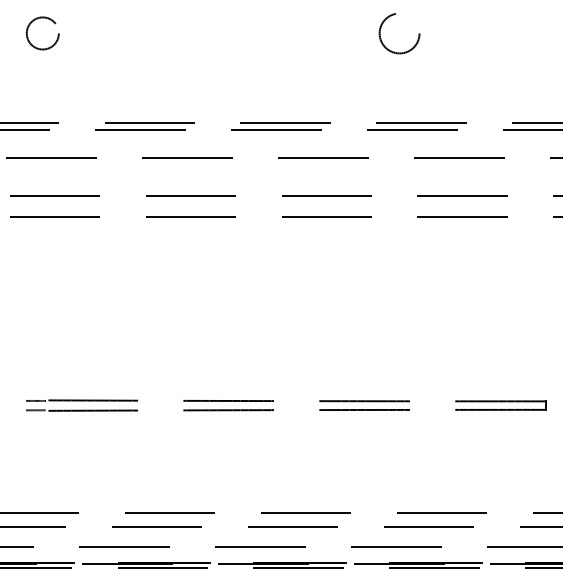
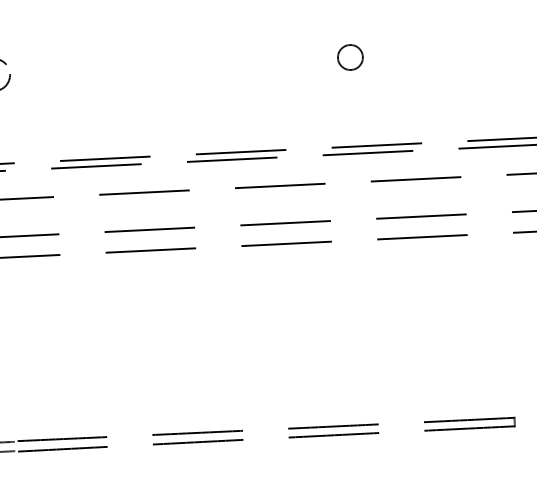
circle: (399, 33) -> (350, 57), size x0.62

